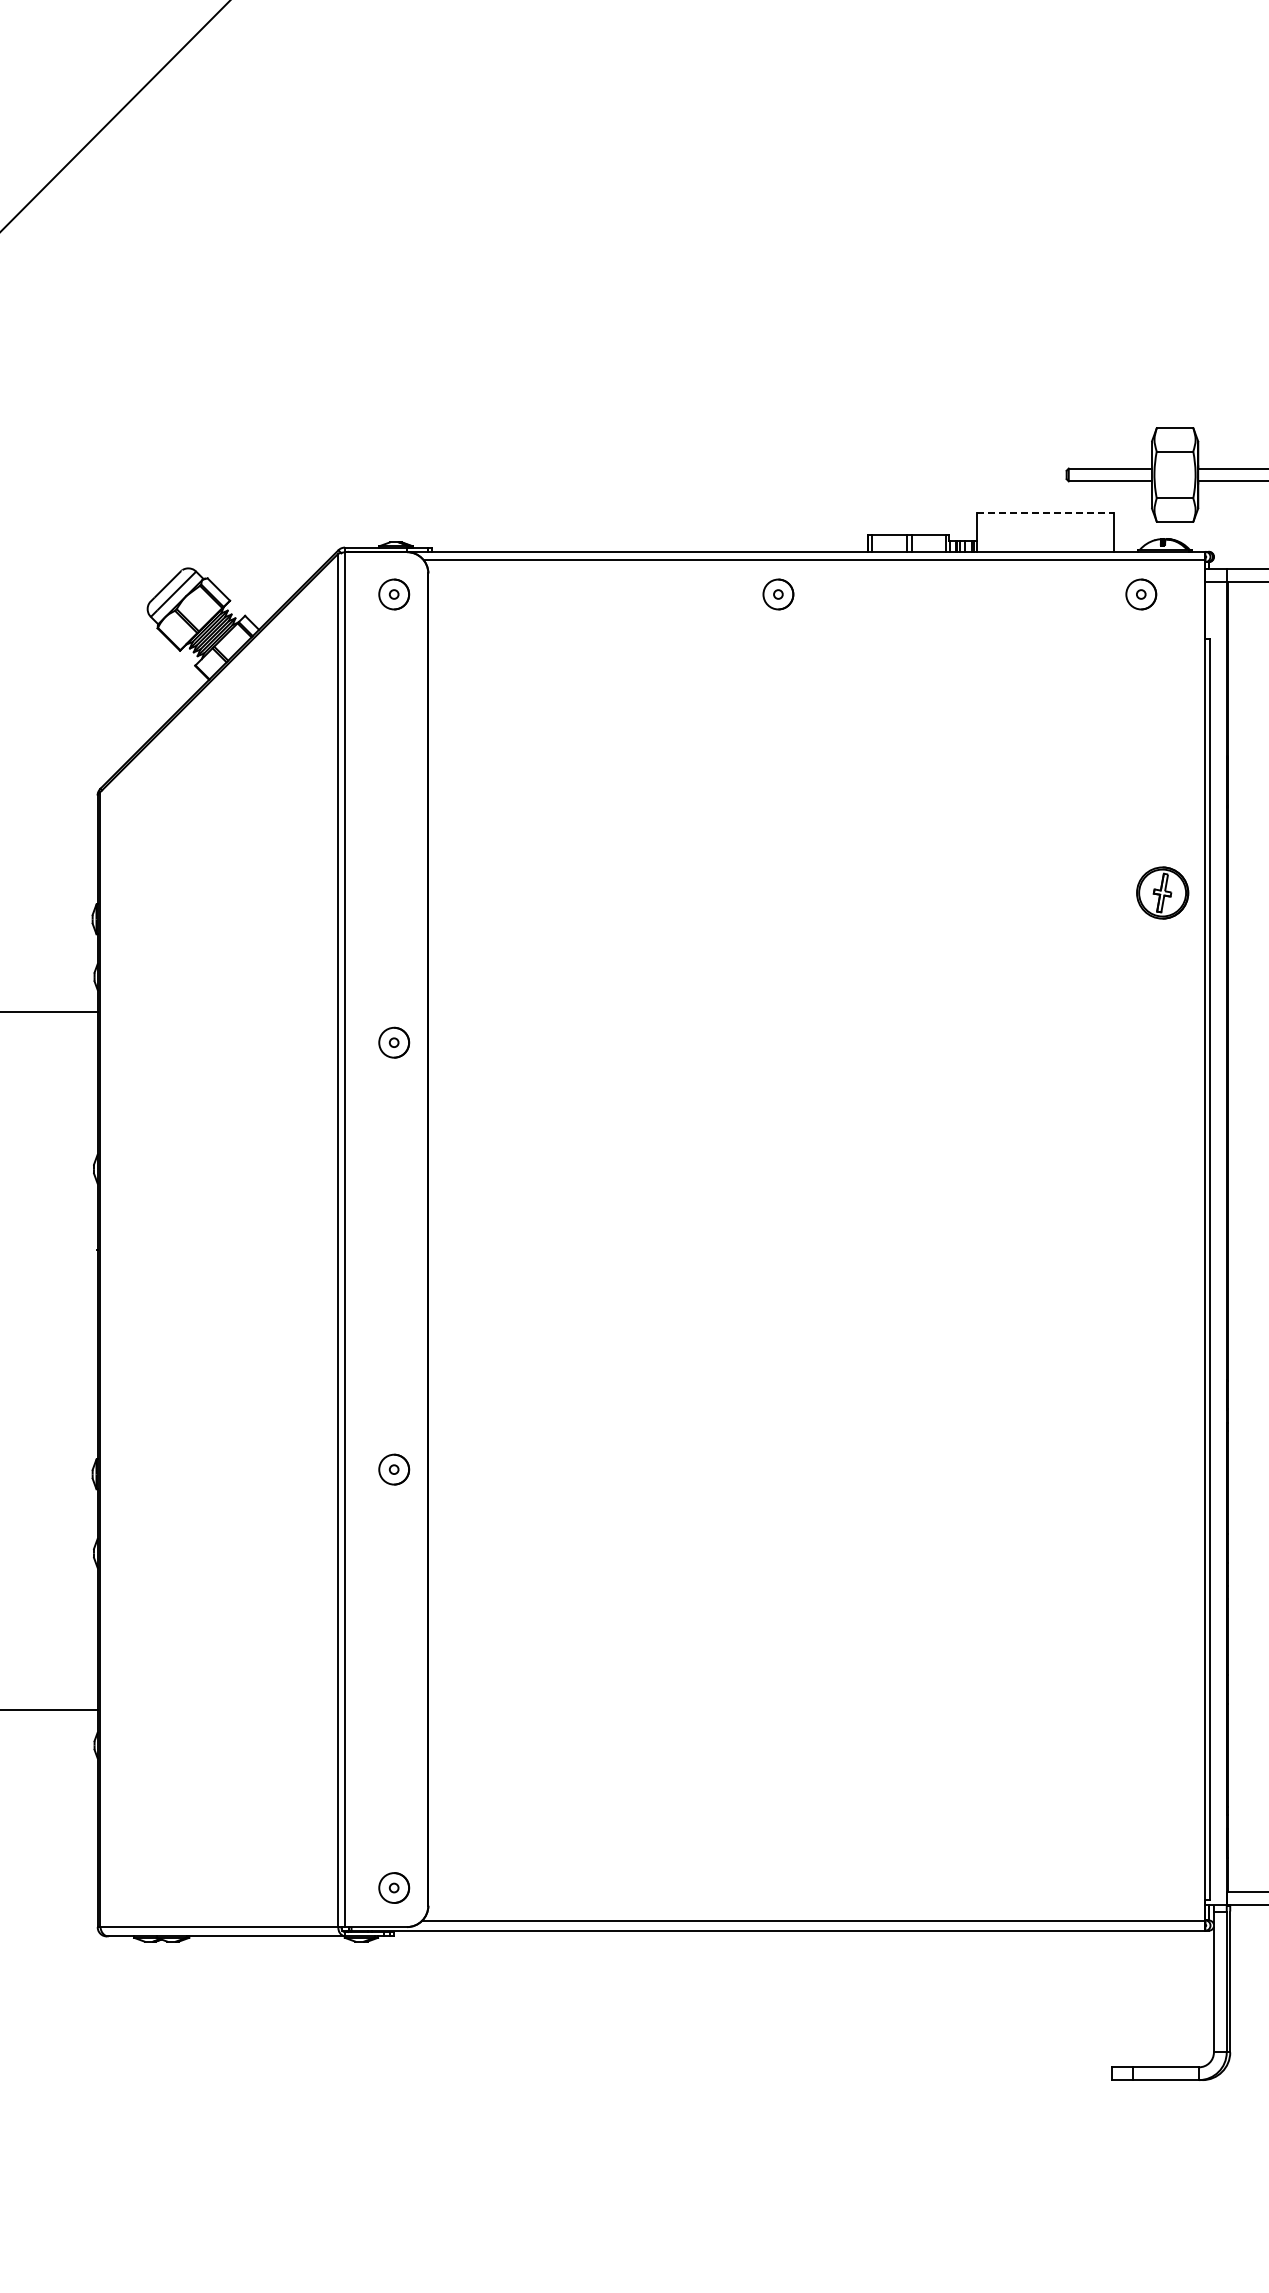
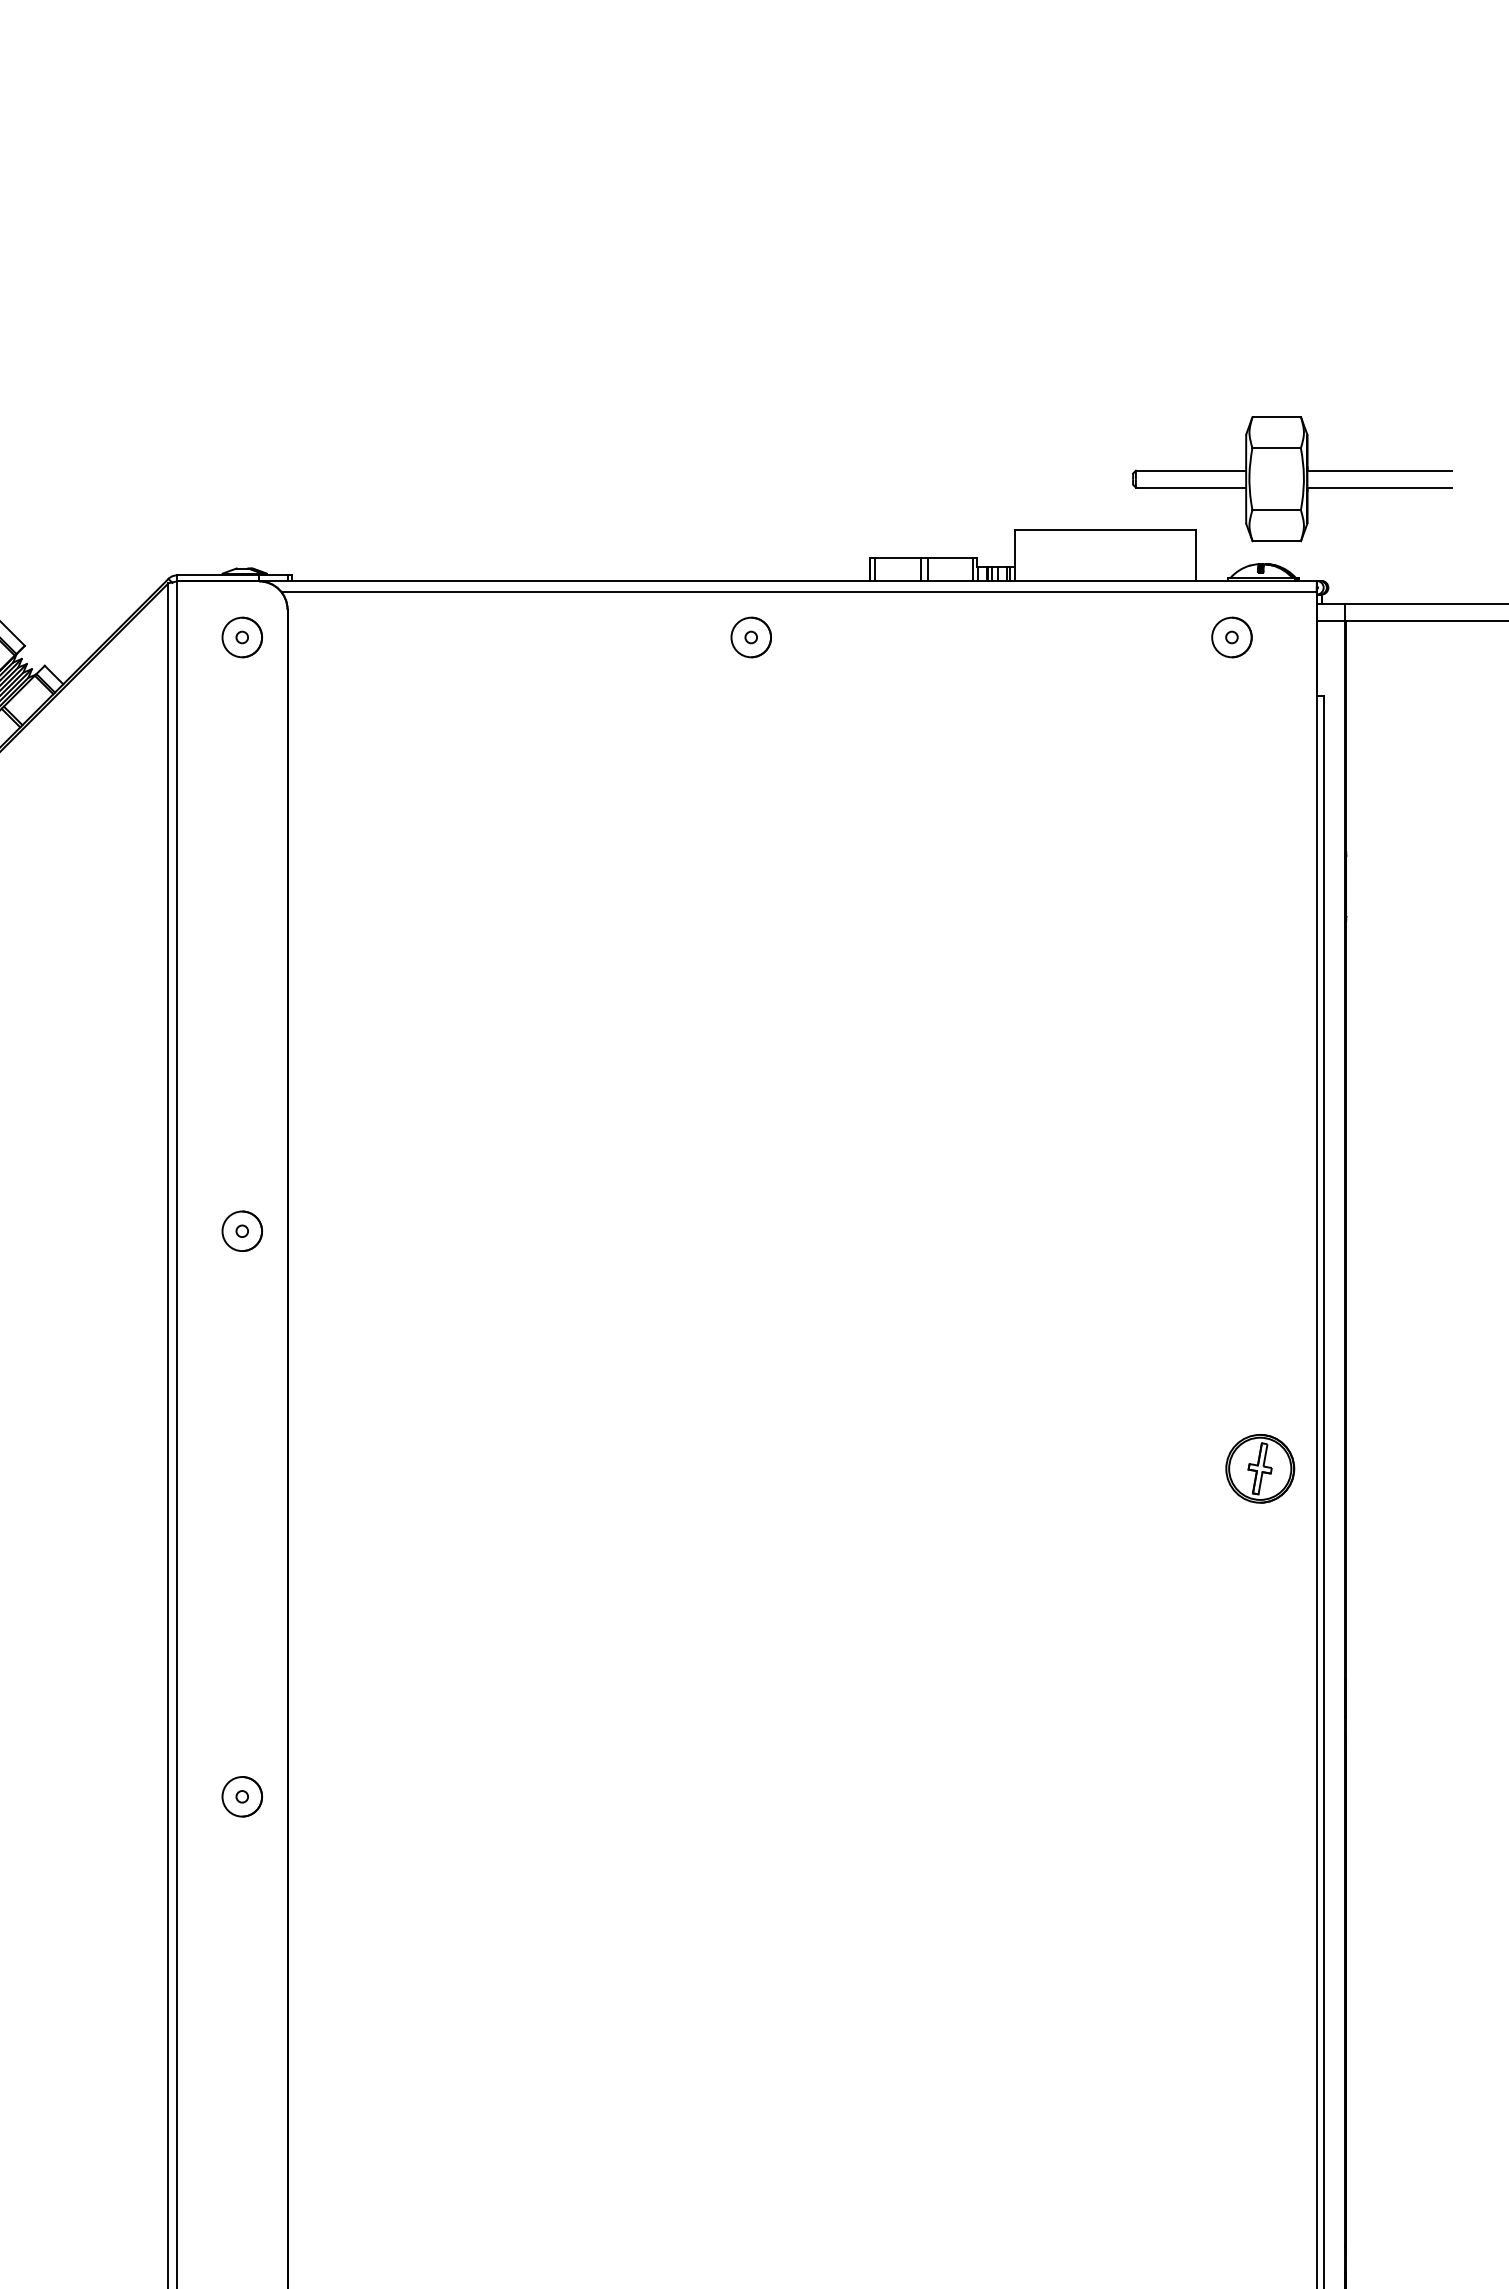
line: (1046, 513) -> (1106, 530), dashed -> solid
part: (1162, 892) -> (1260, 1468), moved

